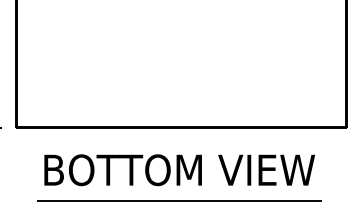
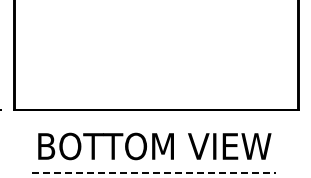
line: (179, 200) -> (154, 172), solid -> dashed

